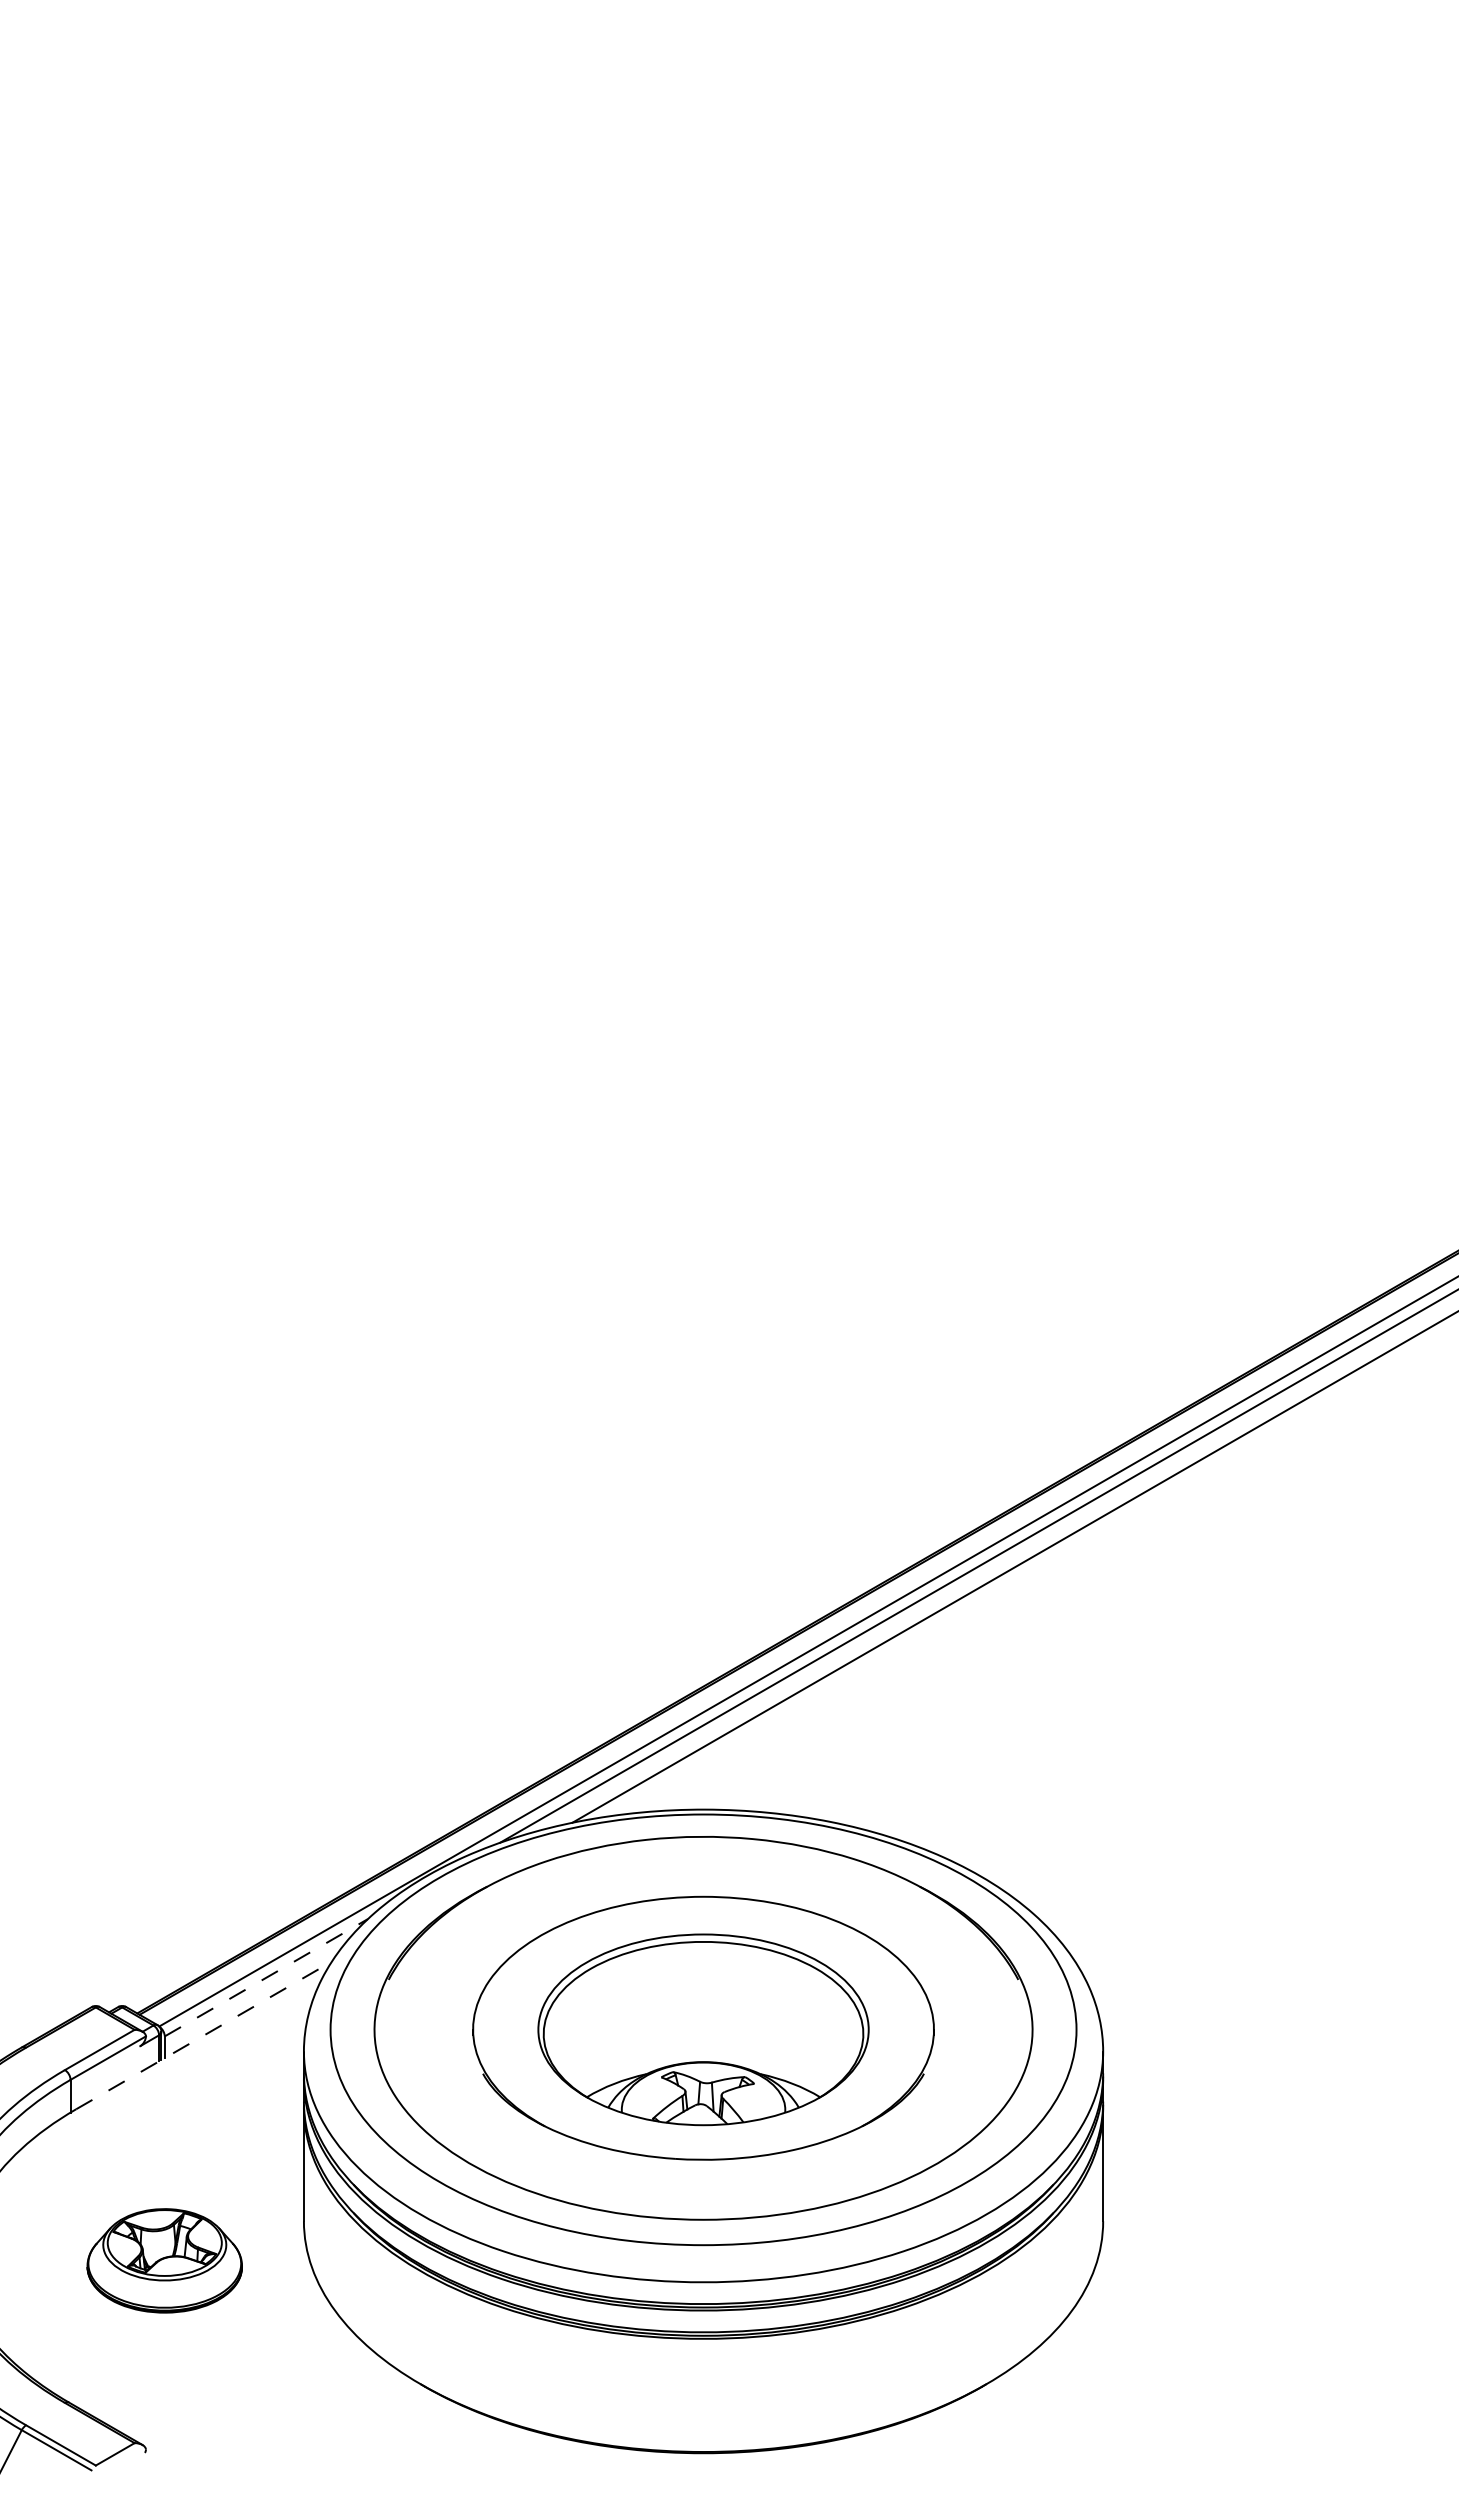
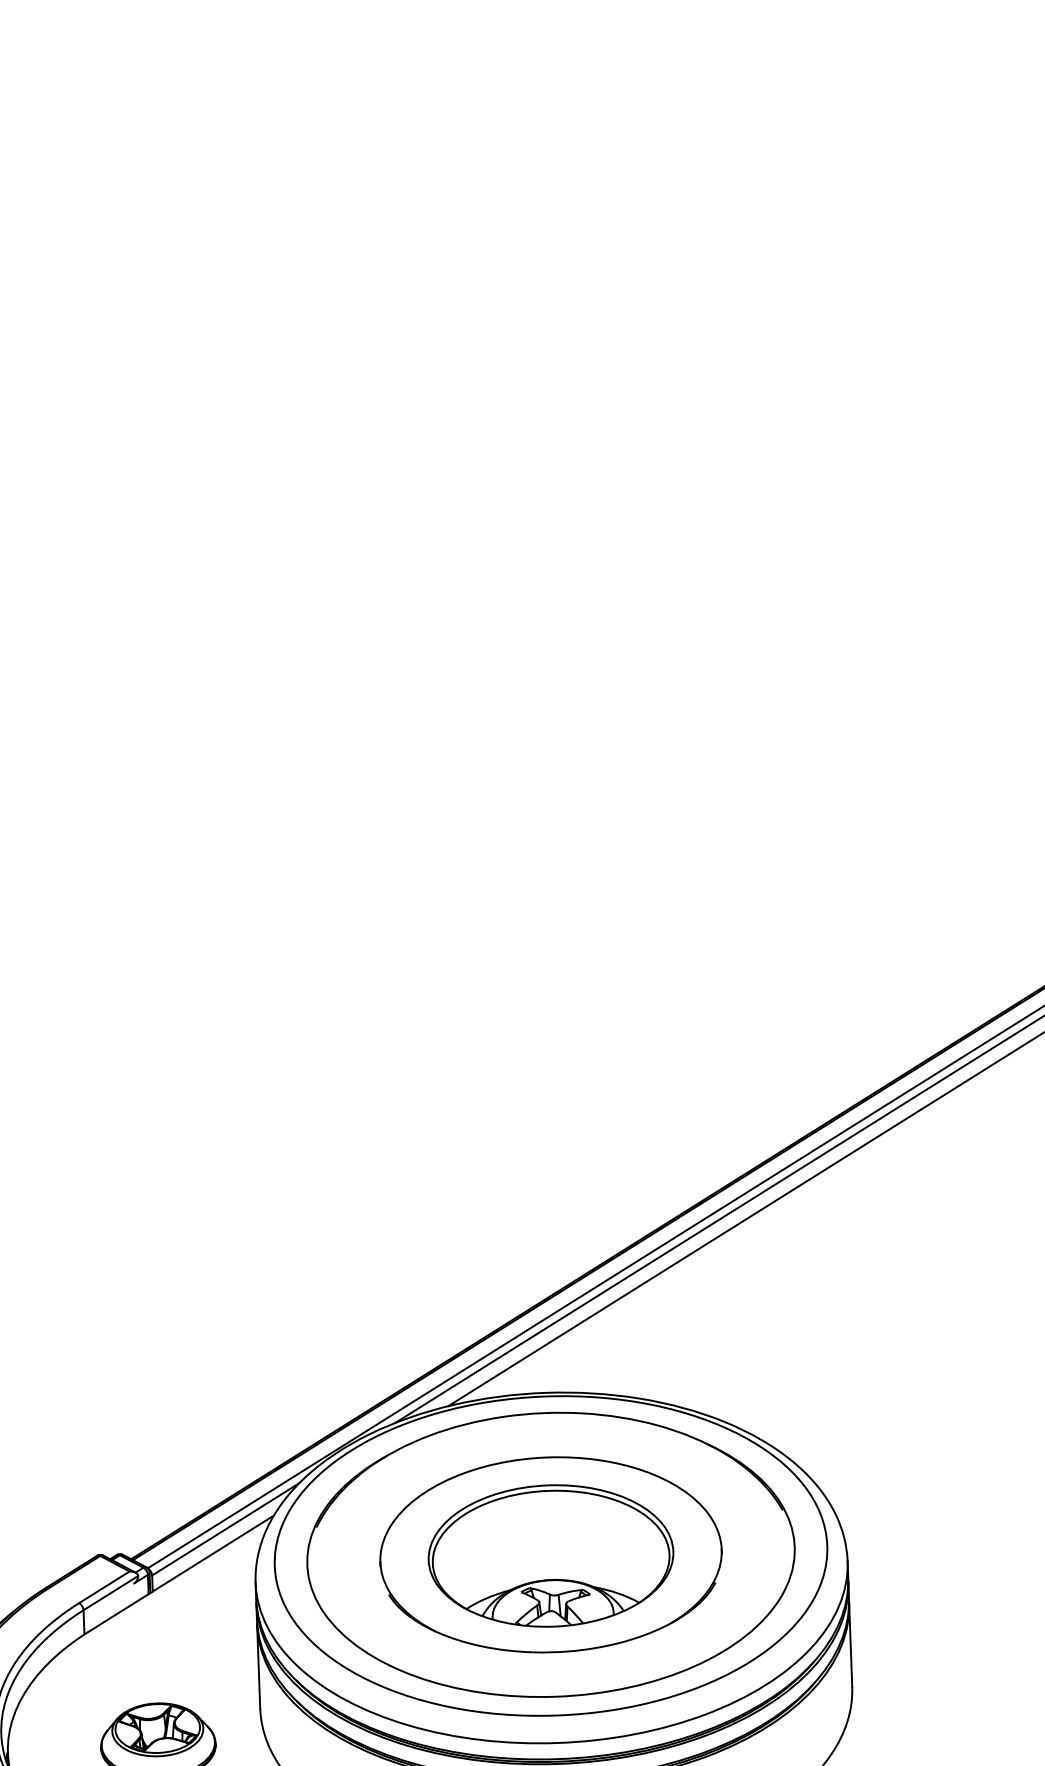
line: (266, 1977) -> (225, 1529), dashed -> solid
line: (204, 2035) -> (181, 1573), dashed -> solid

